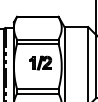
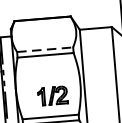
line: (37, 39) -> (44, 49), solid -> dashed
part: (40, 62) -> (52, 95), moved

